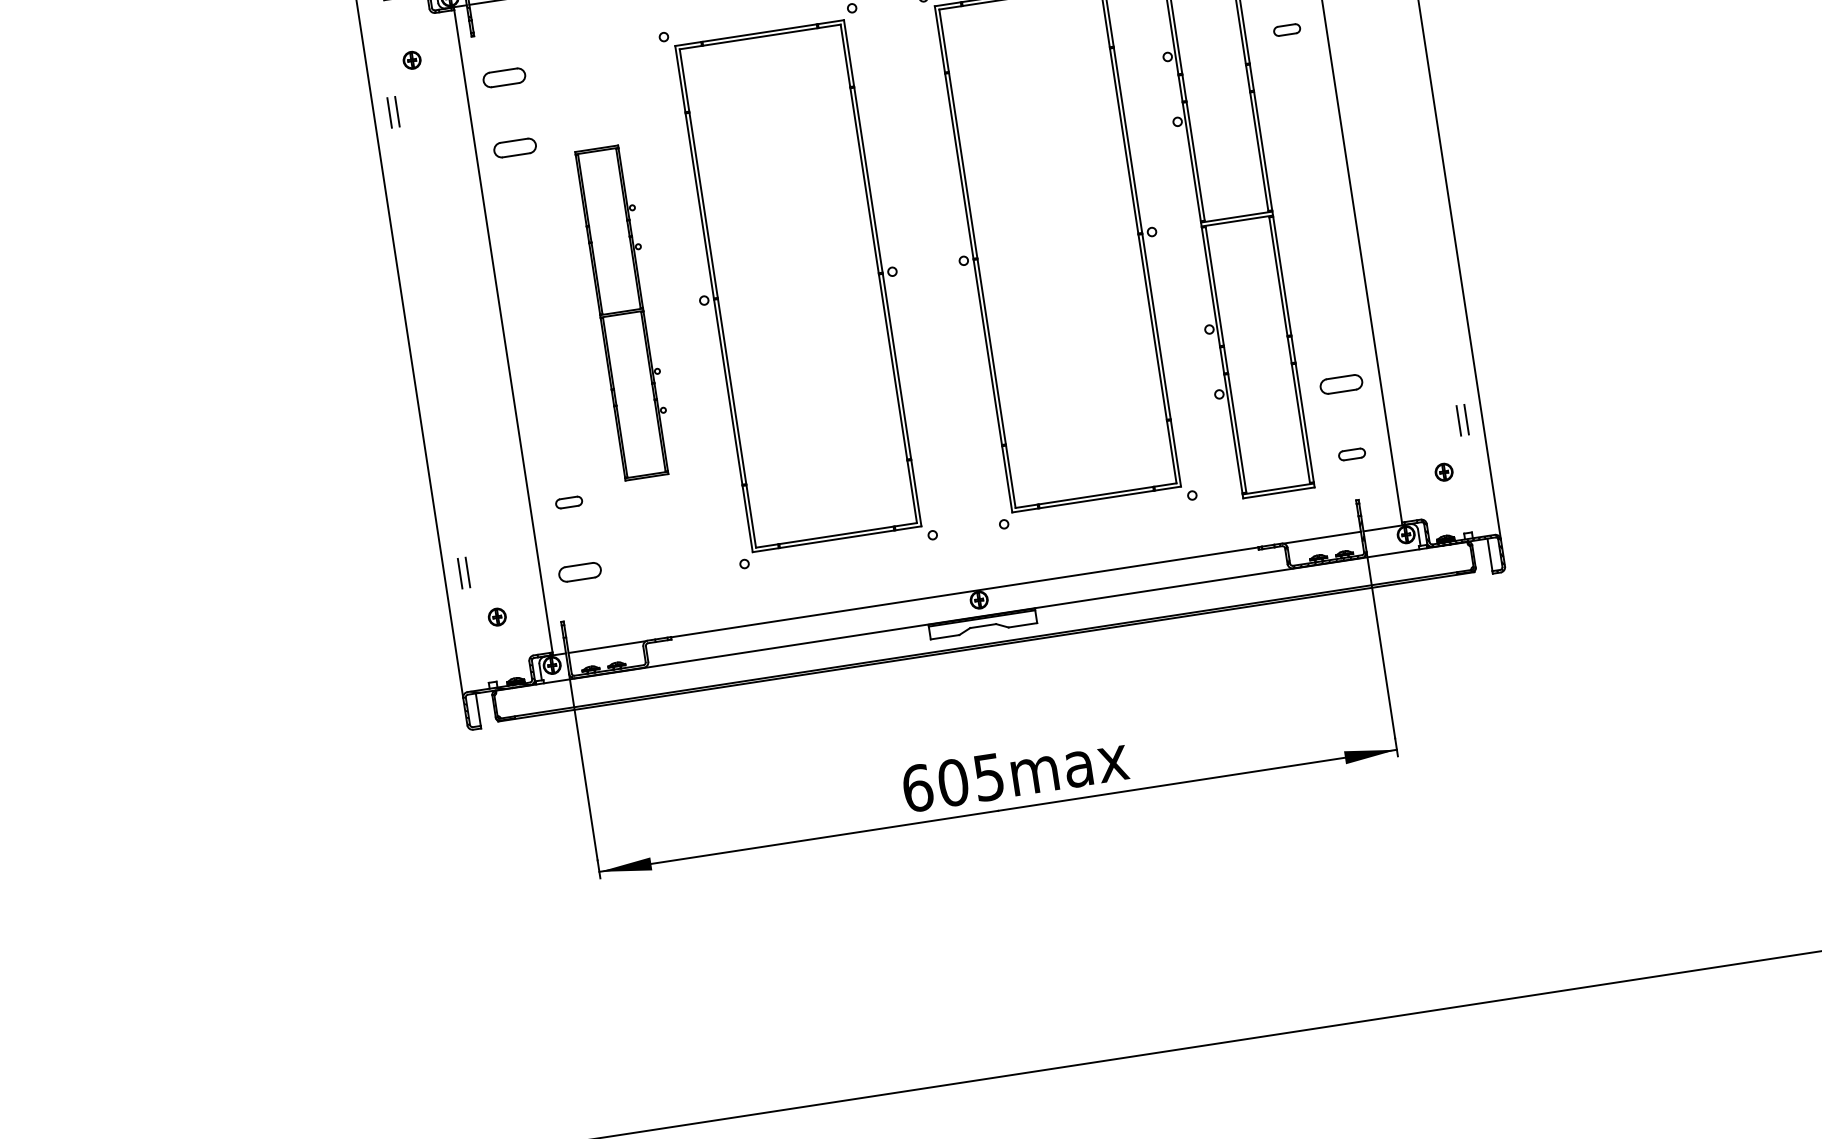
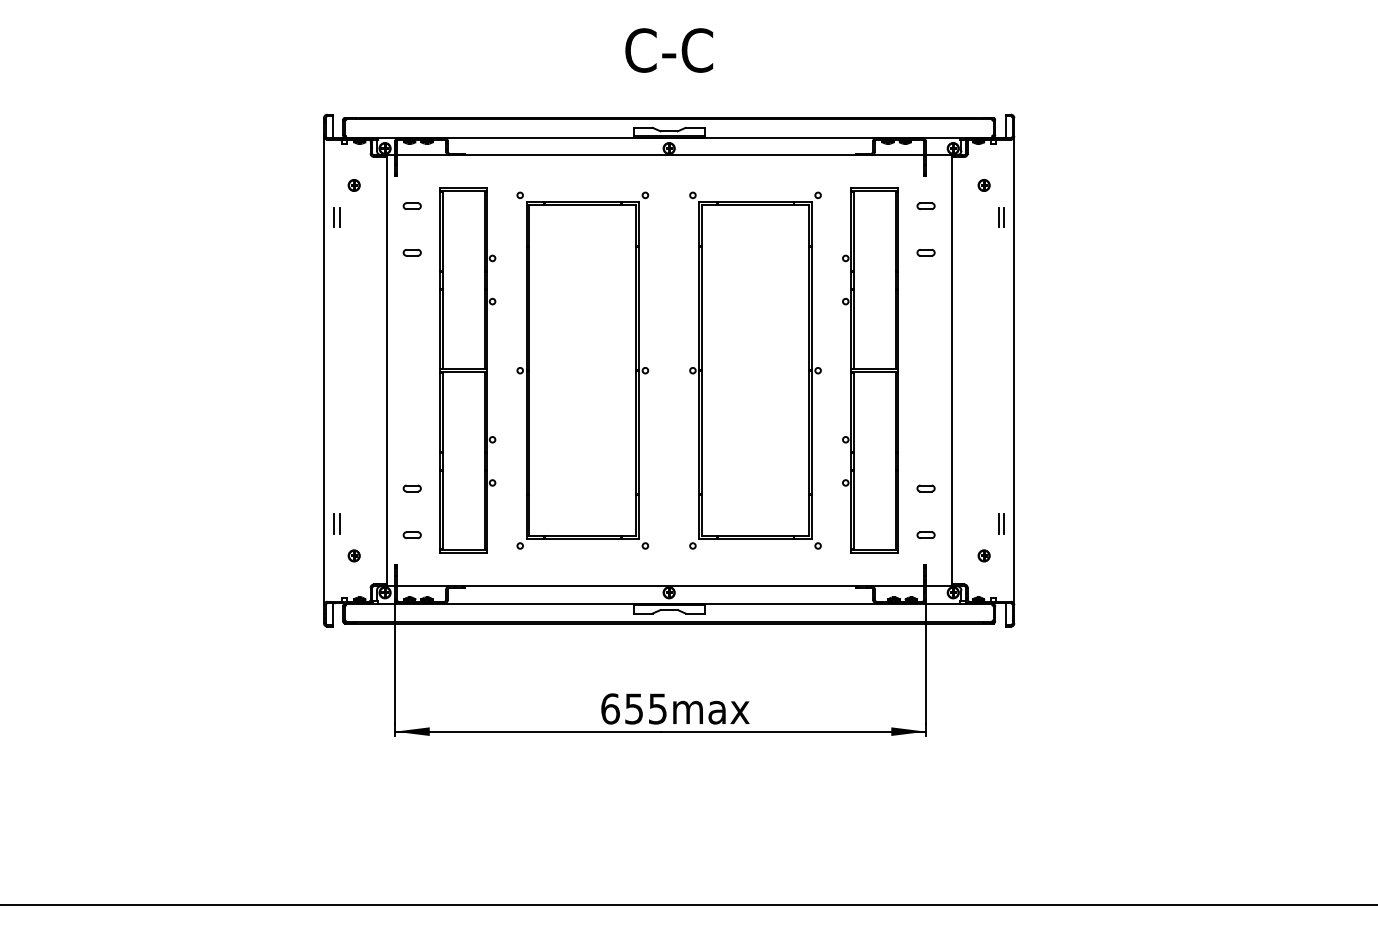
part: (503, 78) -> (411, 206), size x0.62
part: (513, 147) -> (411, 252), size x0.62
part: (624, 312) -> (467, 370), size x1.67
part: (1340, 384) -> (925, 488), size x0.62
part: (578, 573) -> (411, 535), size x0.62
text: (953, 782) -> (634, 708), 605max -> 655max

